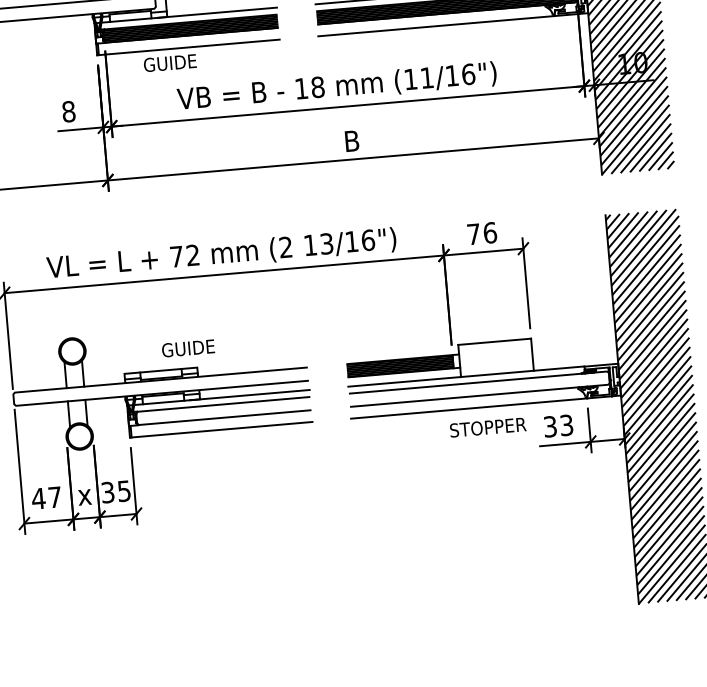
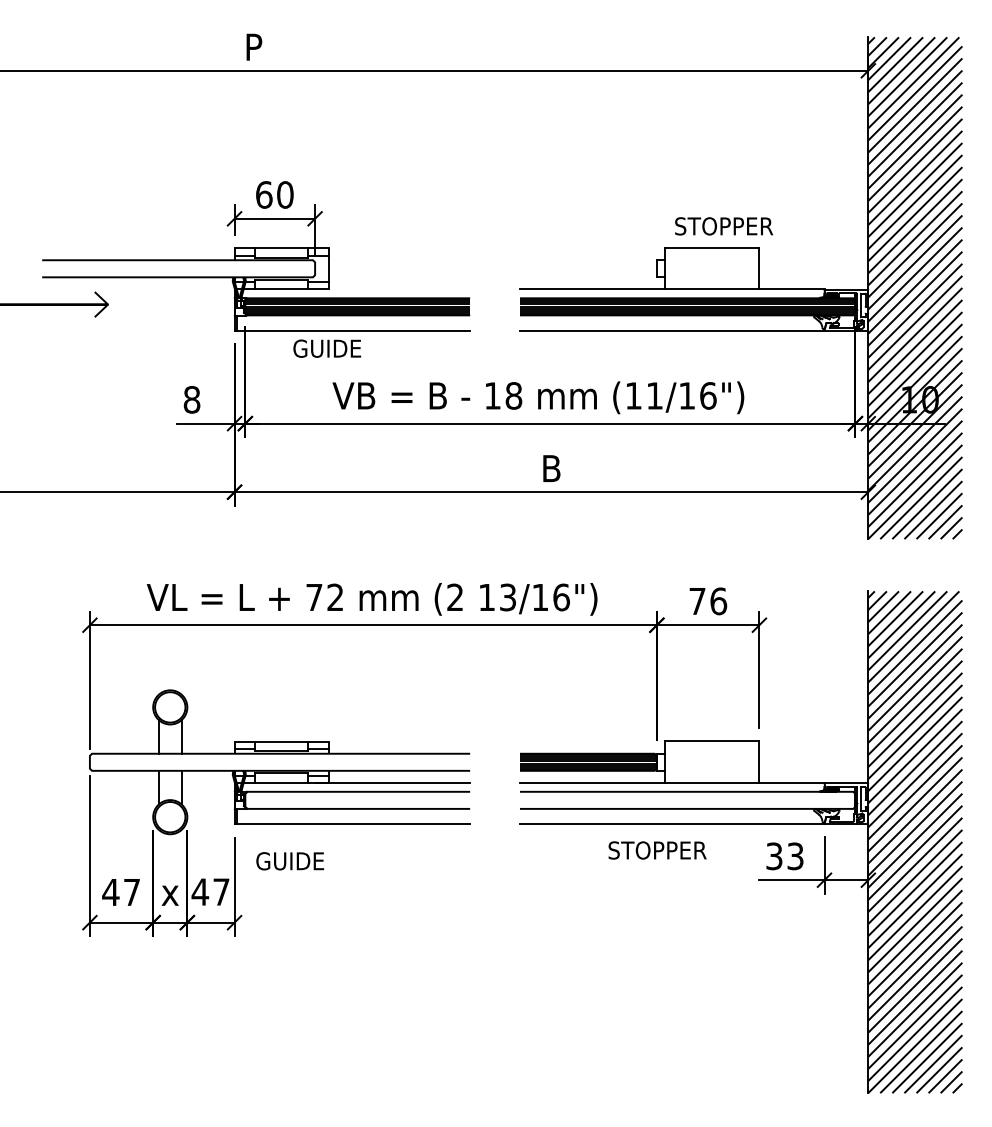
line: (216, 12) -> (392, 289), removed
text: (187, 348) -> (289, 861), moved
text: (488, 427) -> (657, 850), moved
text: (115, 491) -> (210, 891), 35 -> 47

